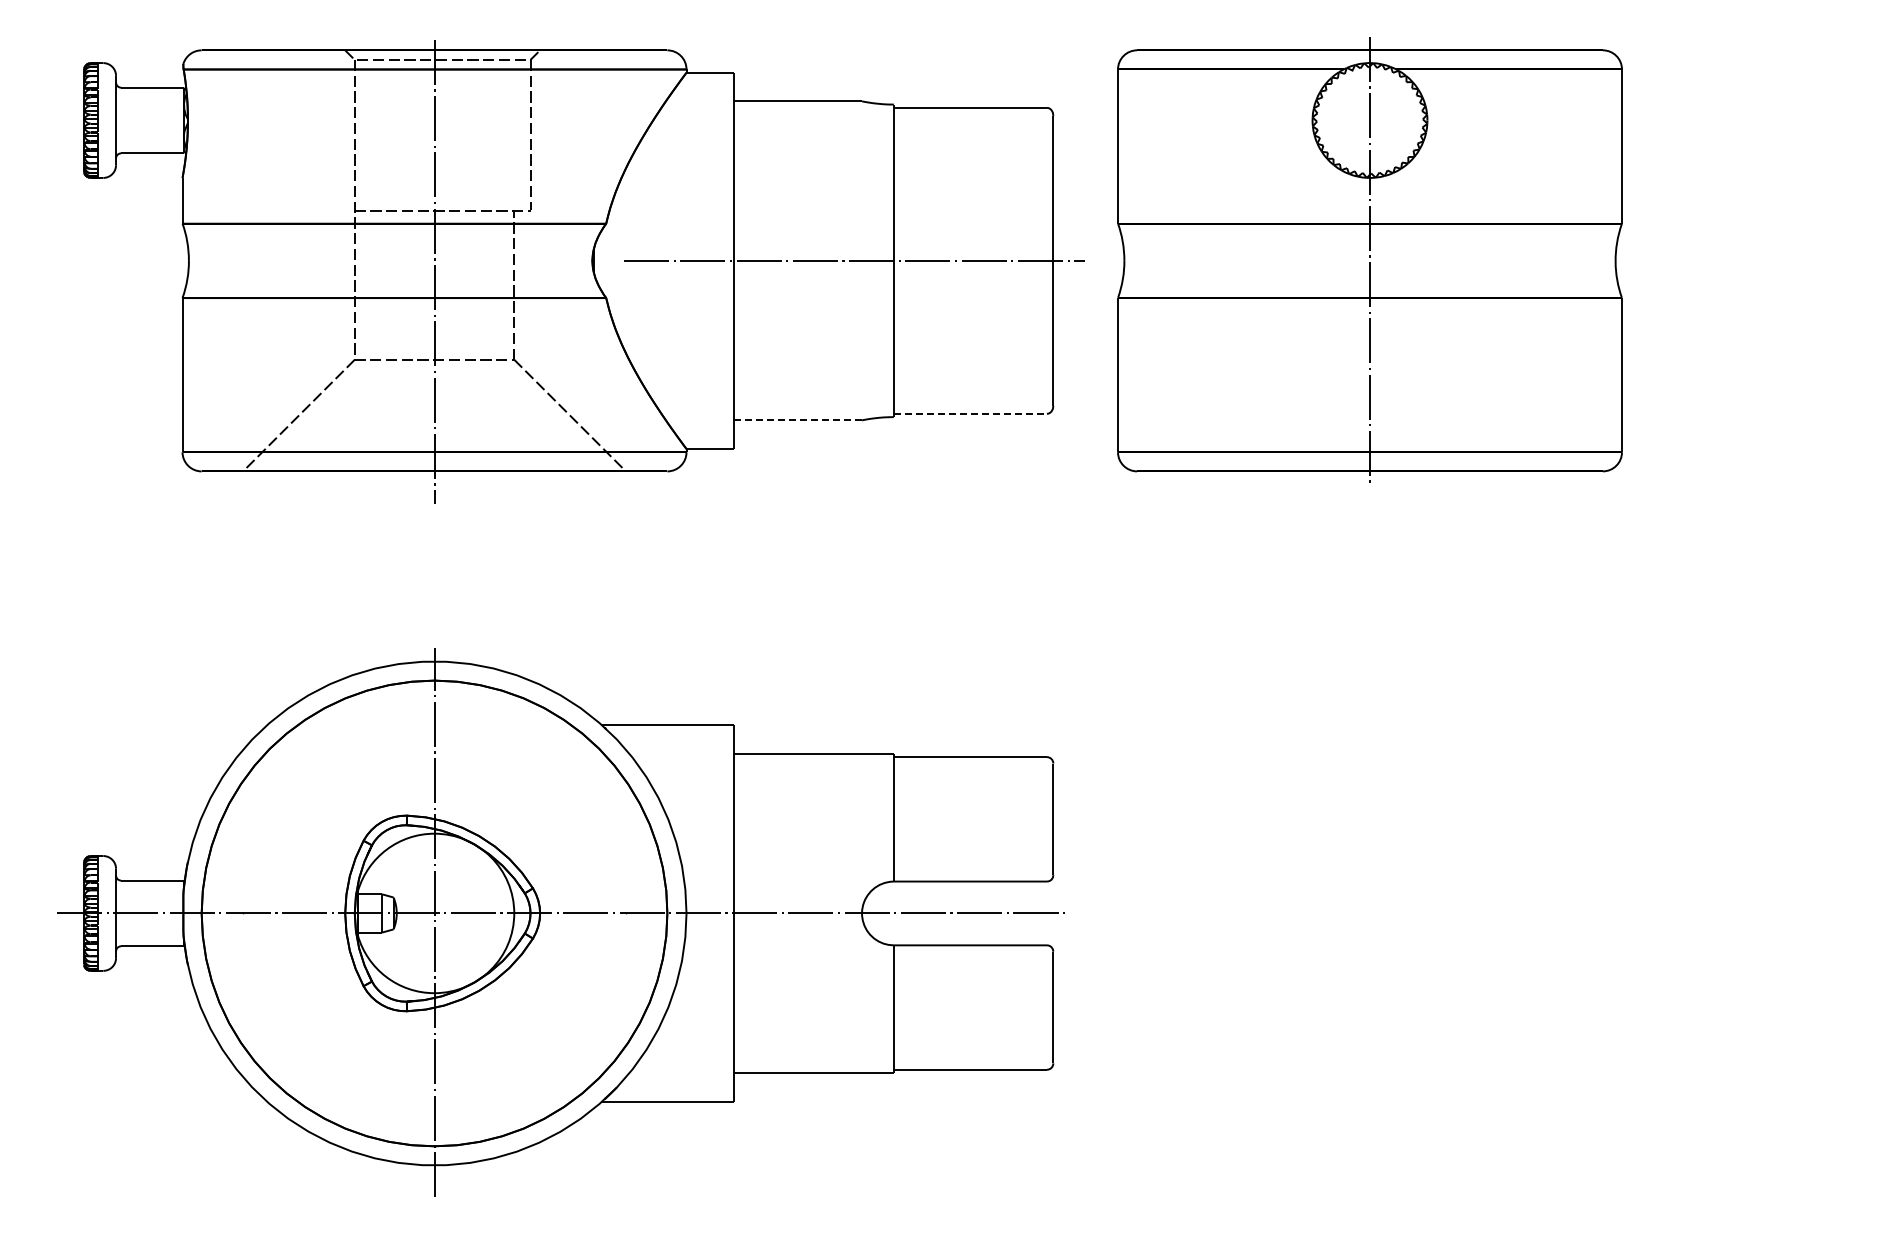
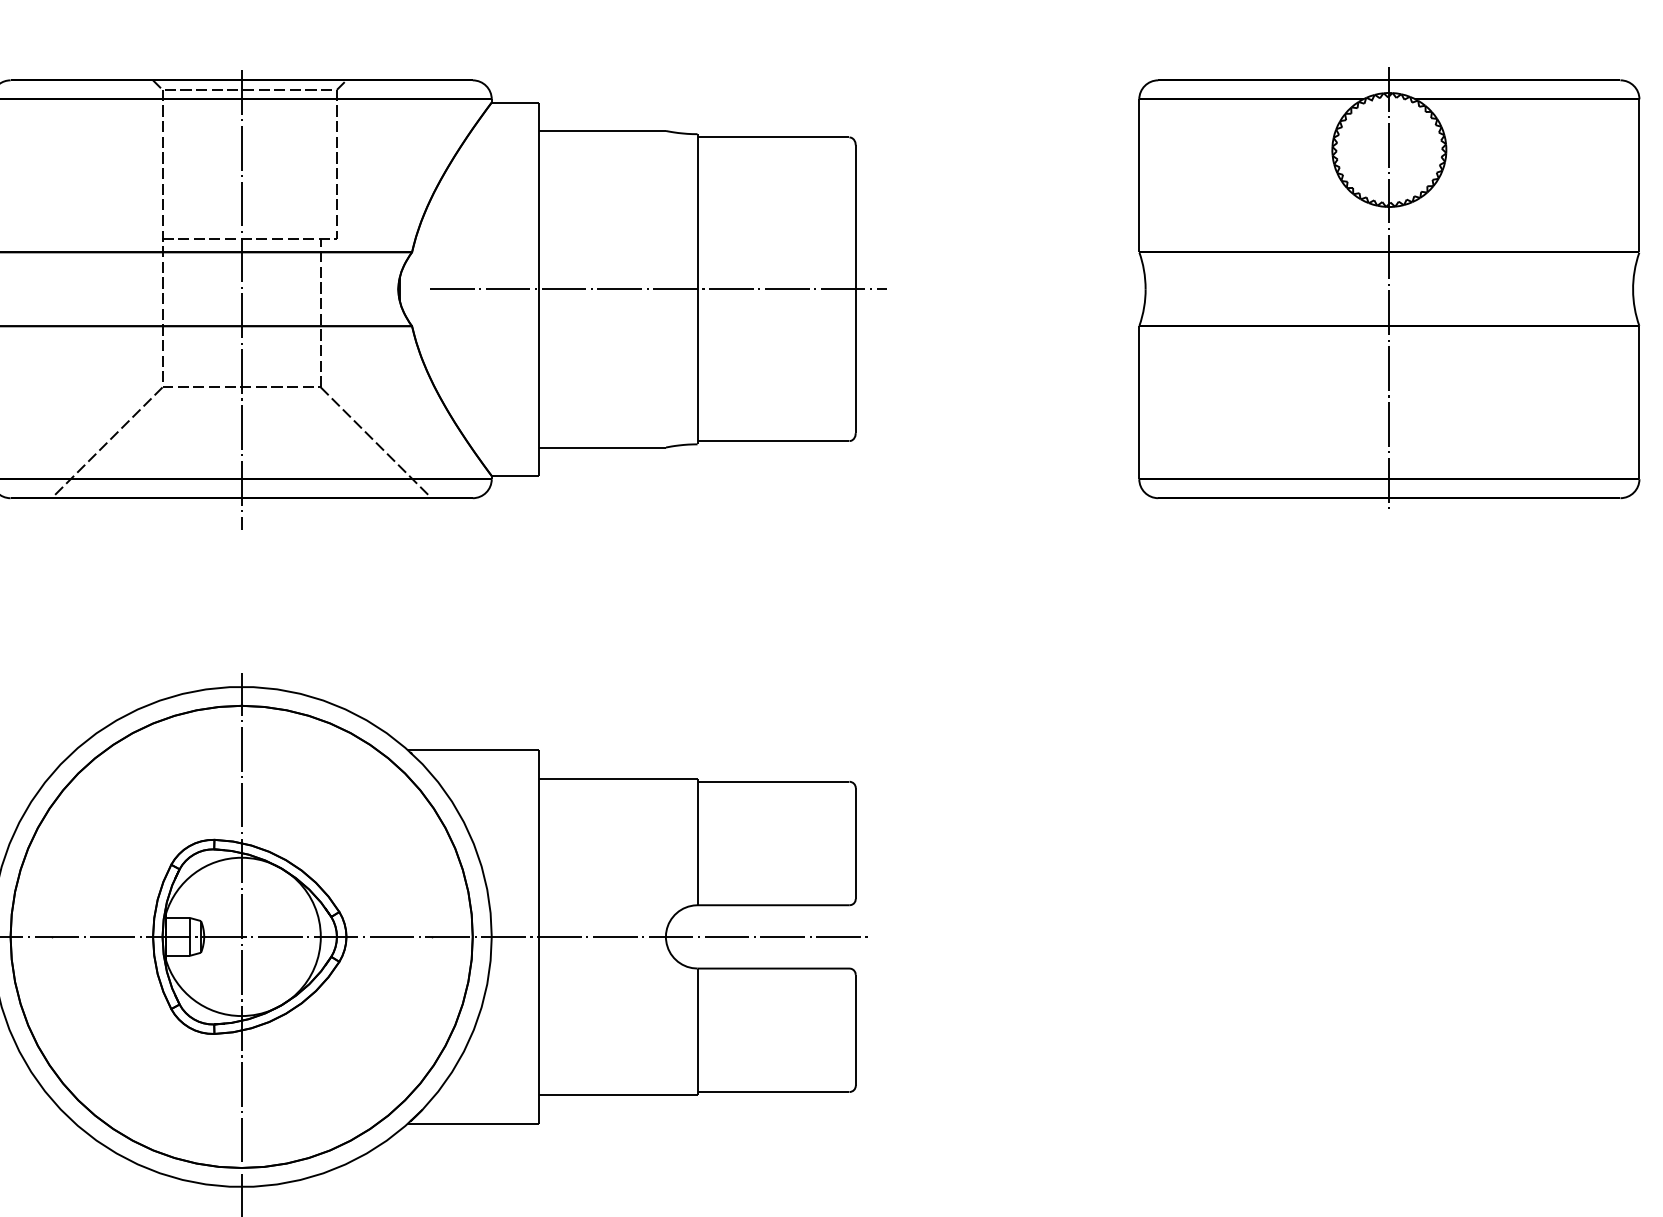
part: (1369, 259) -> (1388, 287), moved
line: (970, 413) -> (773, 440), dashed -> solid
line: (798, 420) -> (602, 447), dashed -> solid

